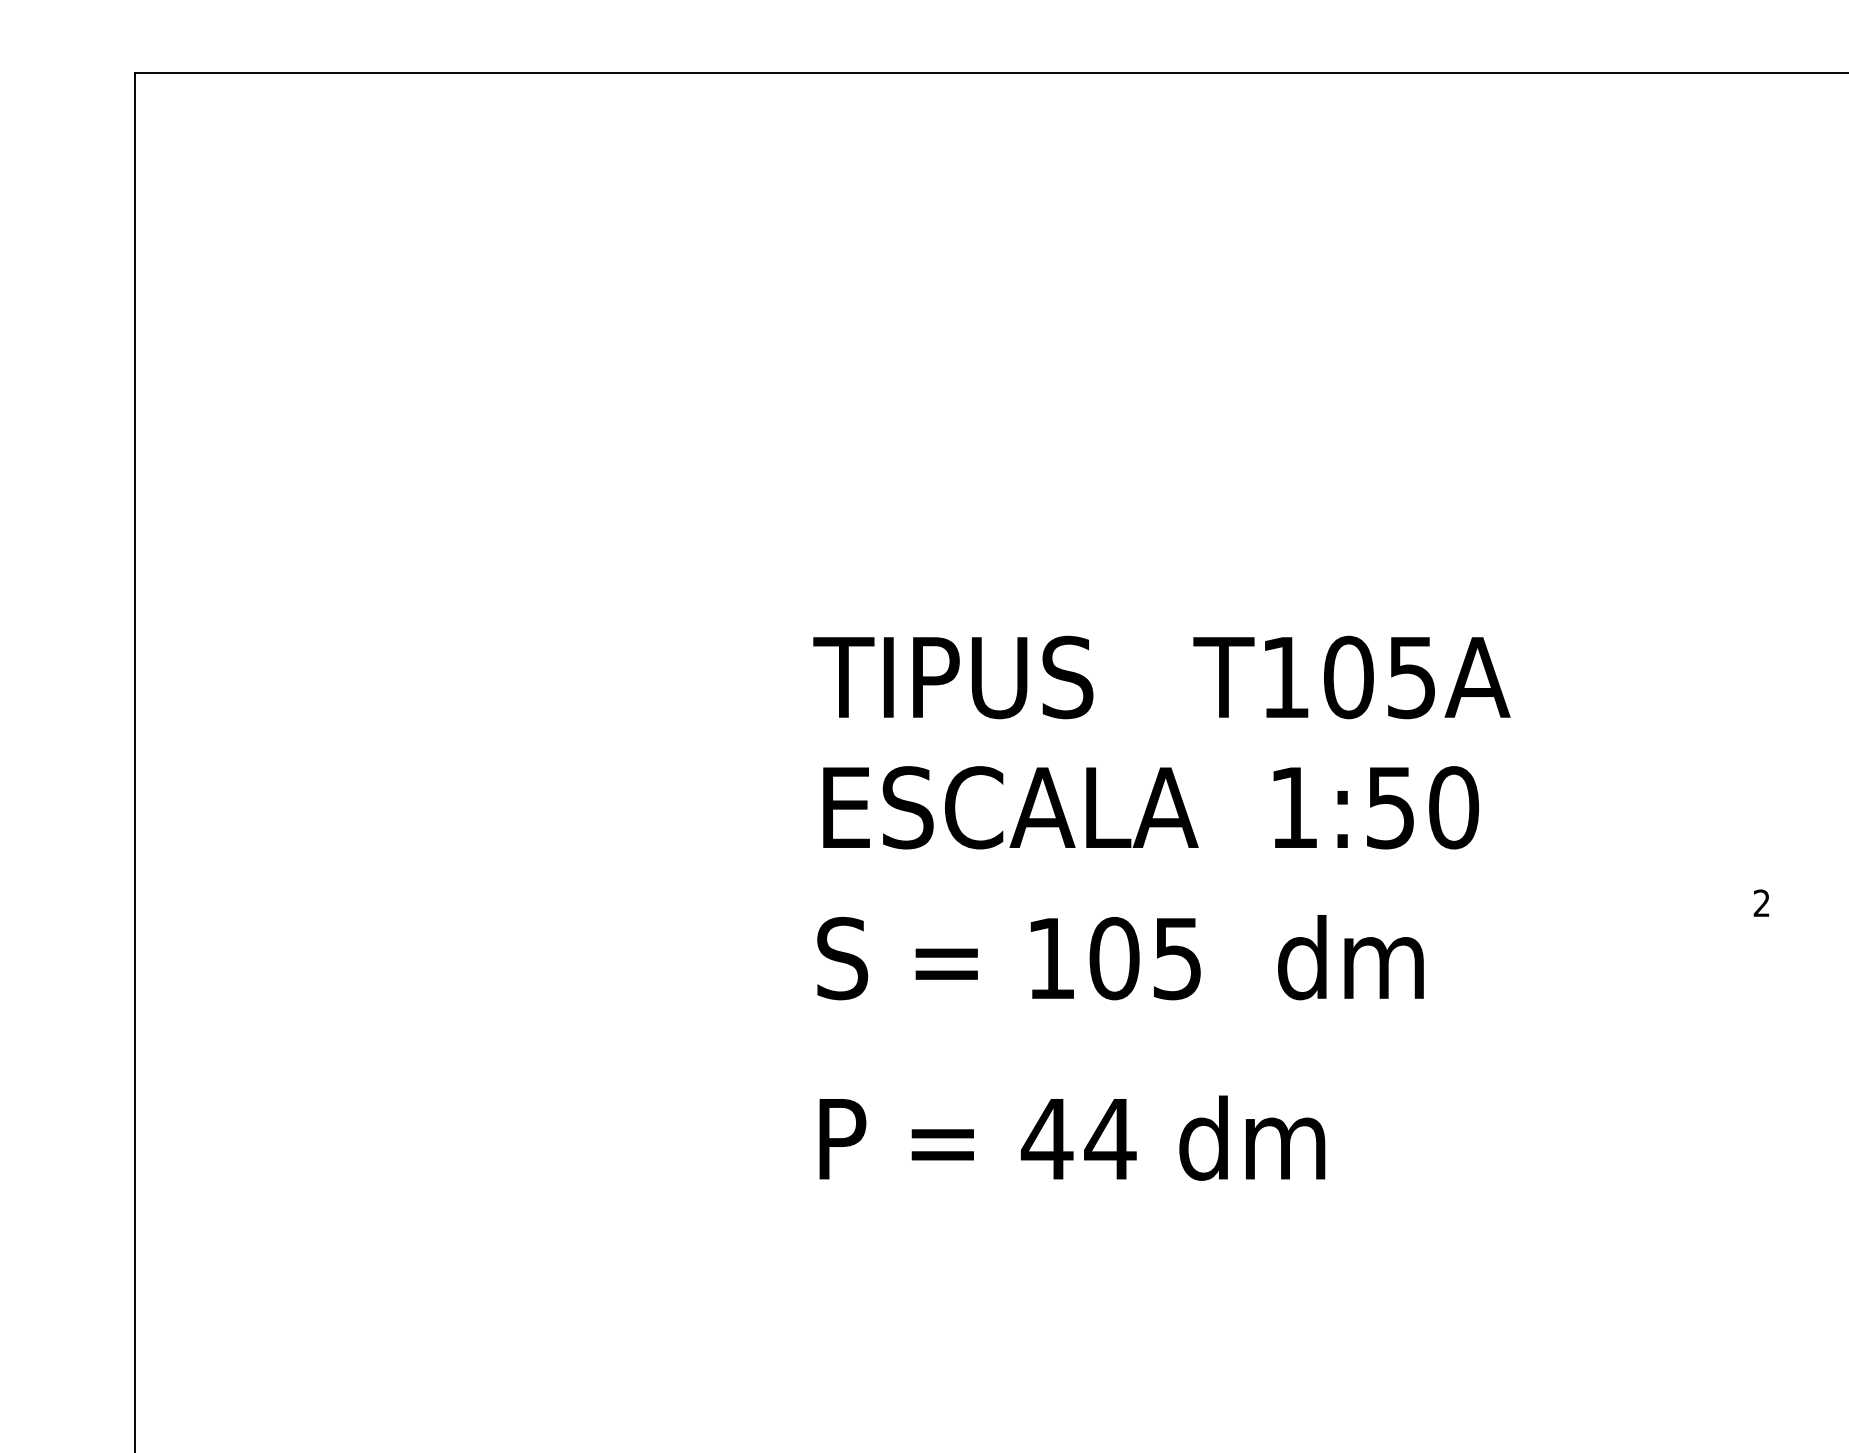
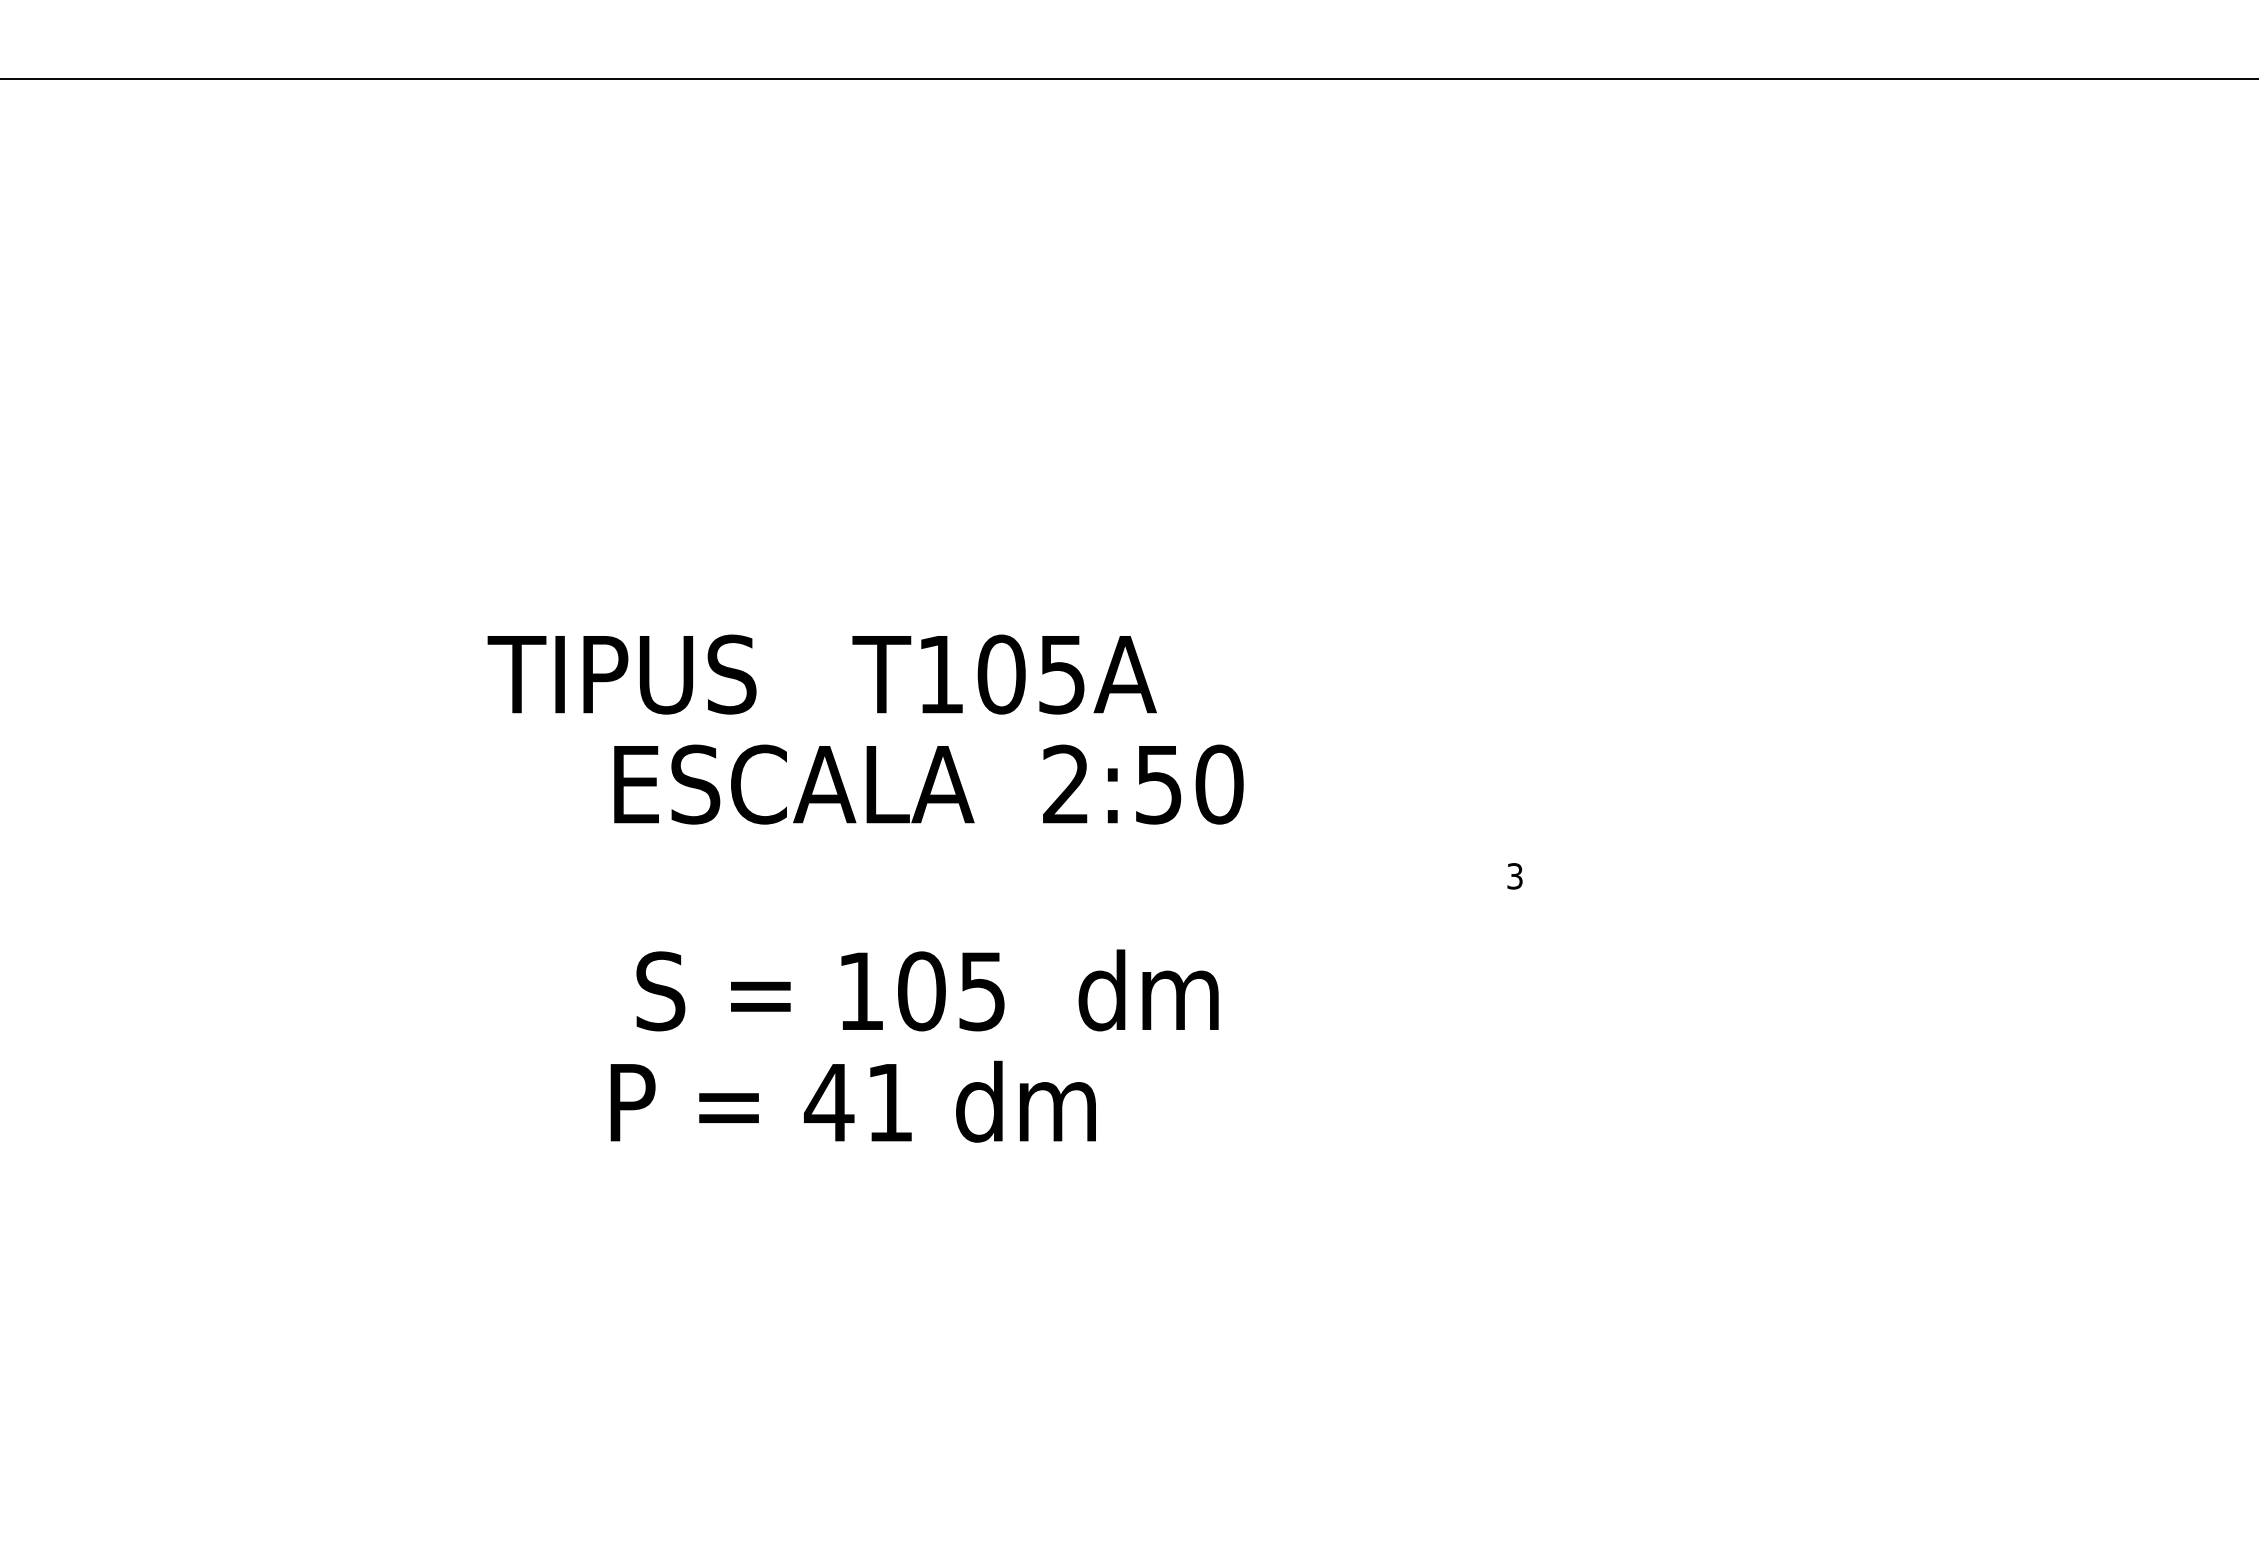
text: (1161, 677) -> (821, 674), moved
text: (1293, 806) -> (1065, 783), 1:50 -> 2:50
text: (1761, 903) -> (1514, 876), 2 -> 3
text: (1120, 957) -> (927, 990), moved
text: (1110, 1138) -> (889, 1102), 44 -> 41

